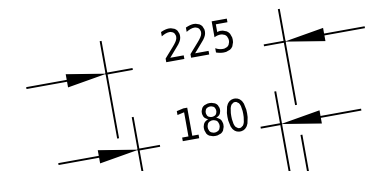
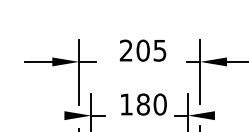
text: (196, 40) -> (142, 50), 225 -> 205
line: (339, 113) -> (227, 115), removed
line: (78, 160) -> (50, 115), removed

